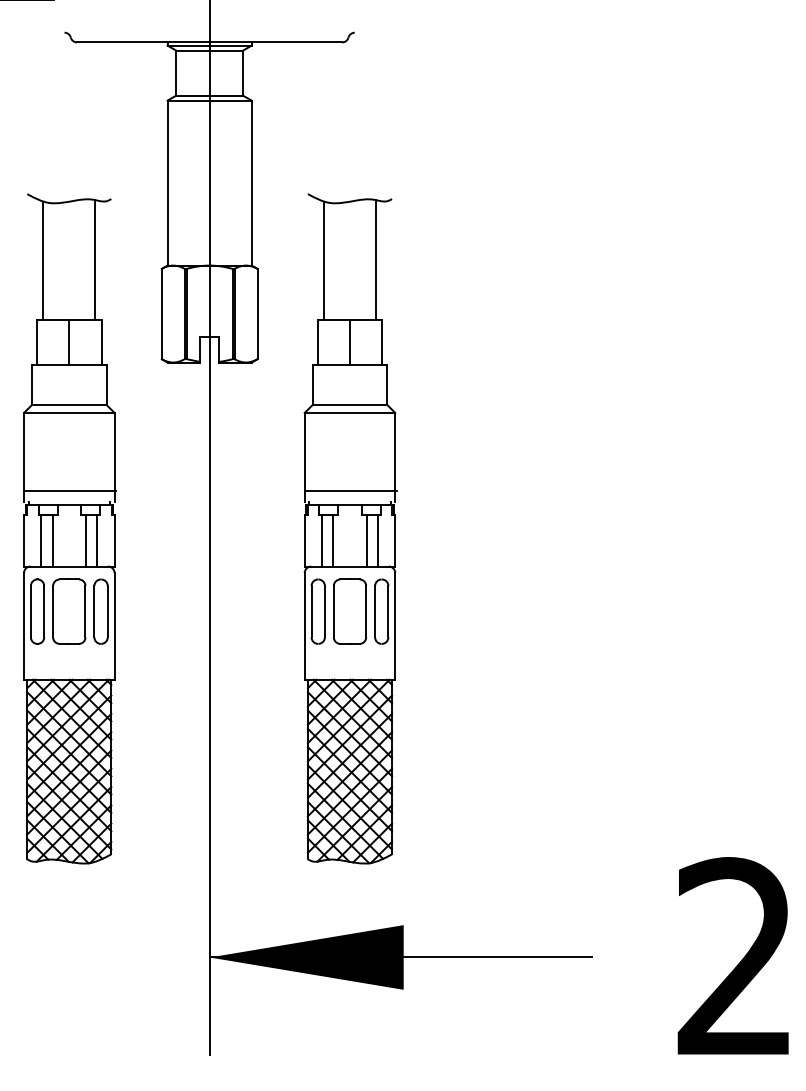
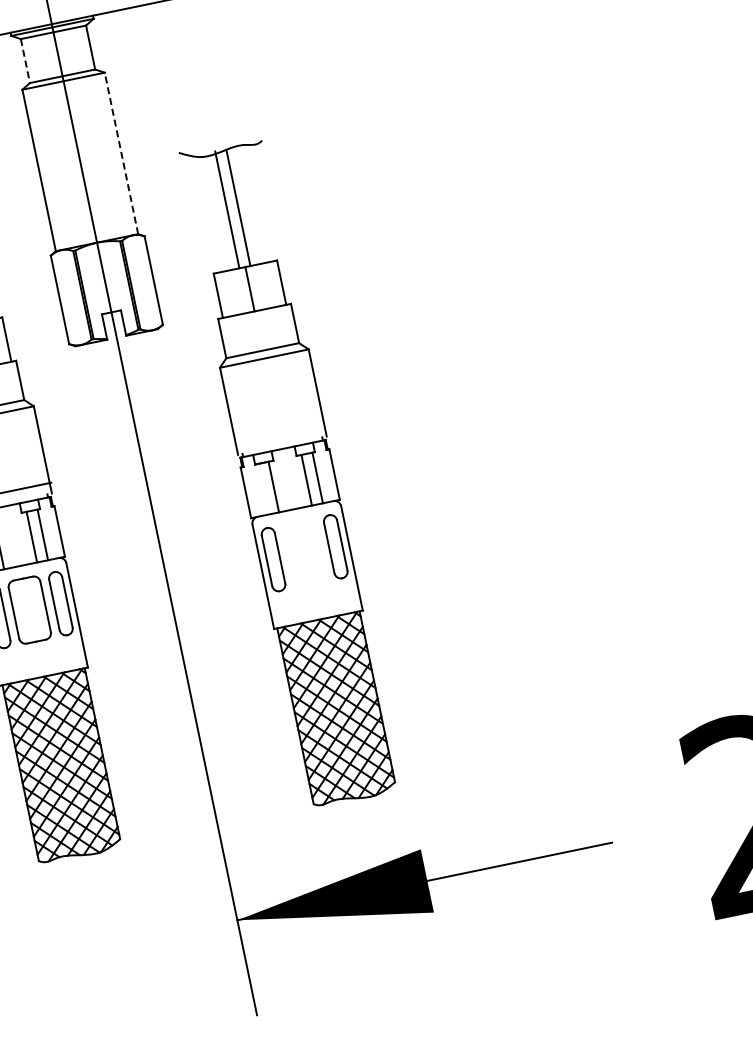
line: (176, 73) -> (25, 61), solid -> dashed
line: (251, 182) -> (121, 152), solid -> dashed
line: (375, 259) -> (226, 209), moved
line: (324, 260) -> (238, 208), moved
line: (351, 491) -> (281, 435), removed
line: (322, 540) -> (263, 489), removed
part: (349, 611) -> (304, 553), removed

